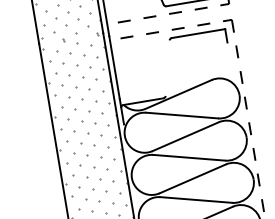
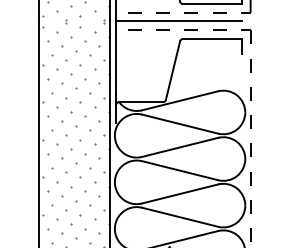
line: (165, 22) -> (178, 21), added
line: (167, 68) -> (172, 70), added

